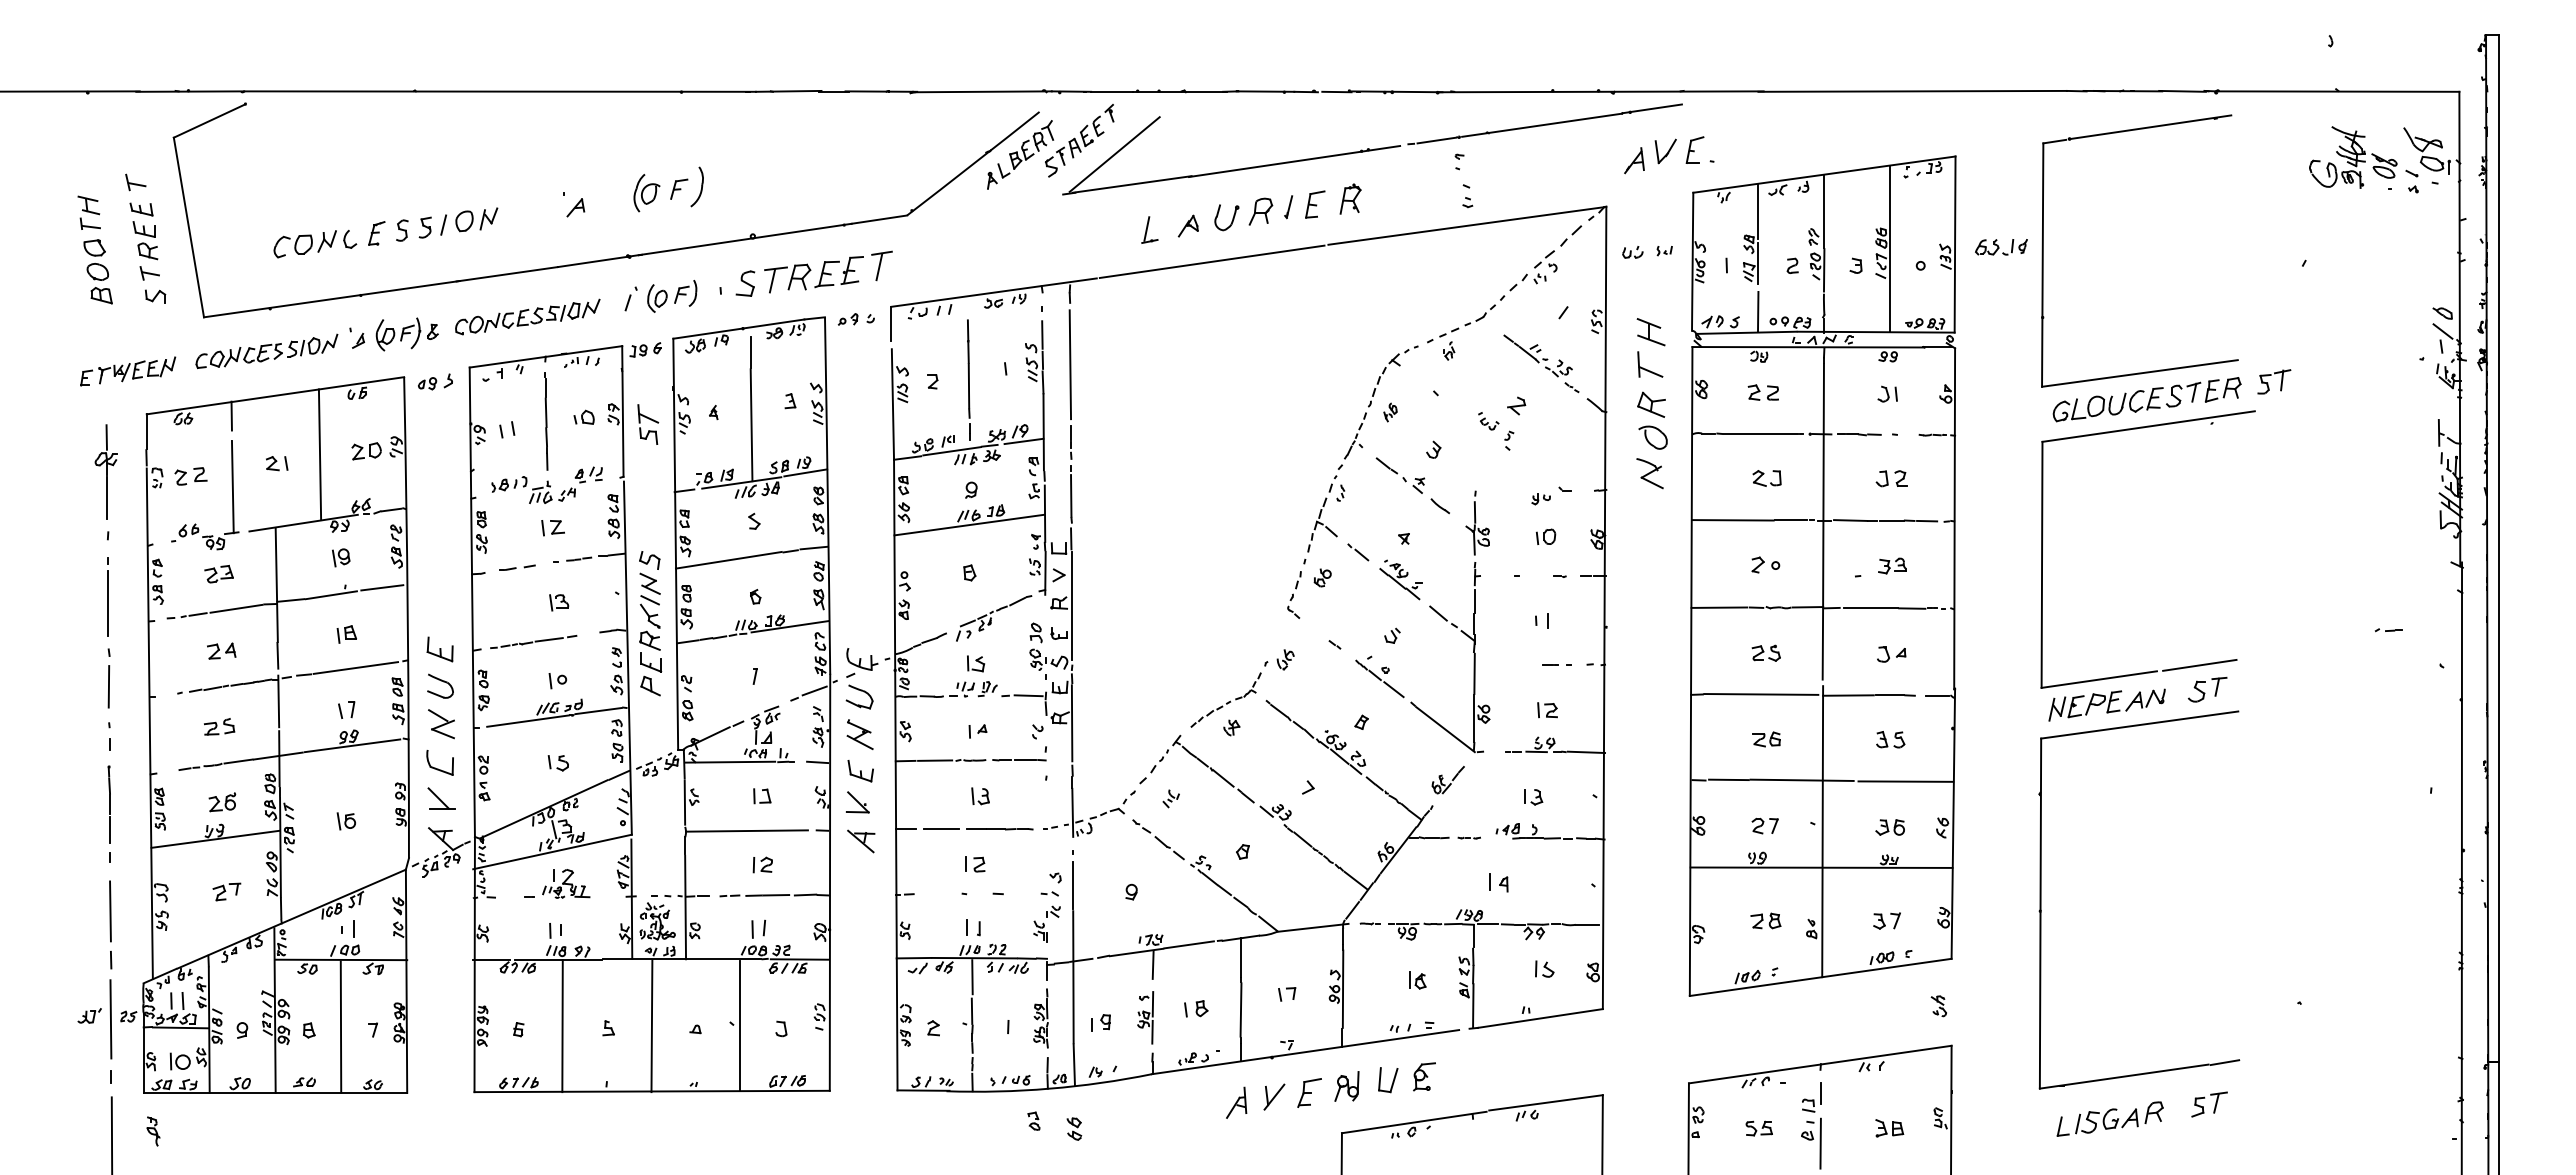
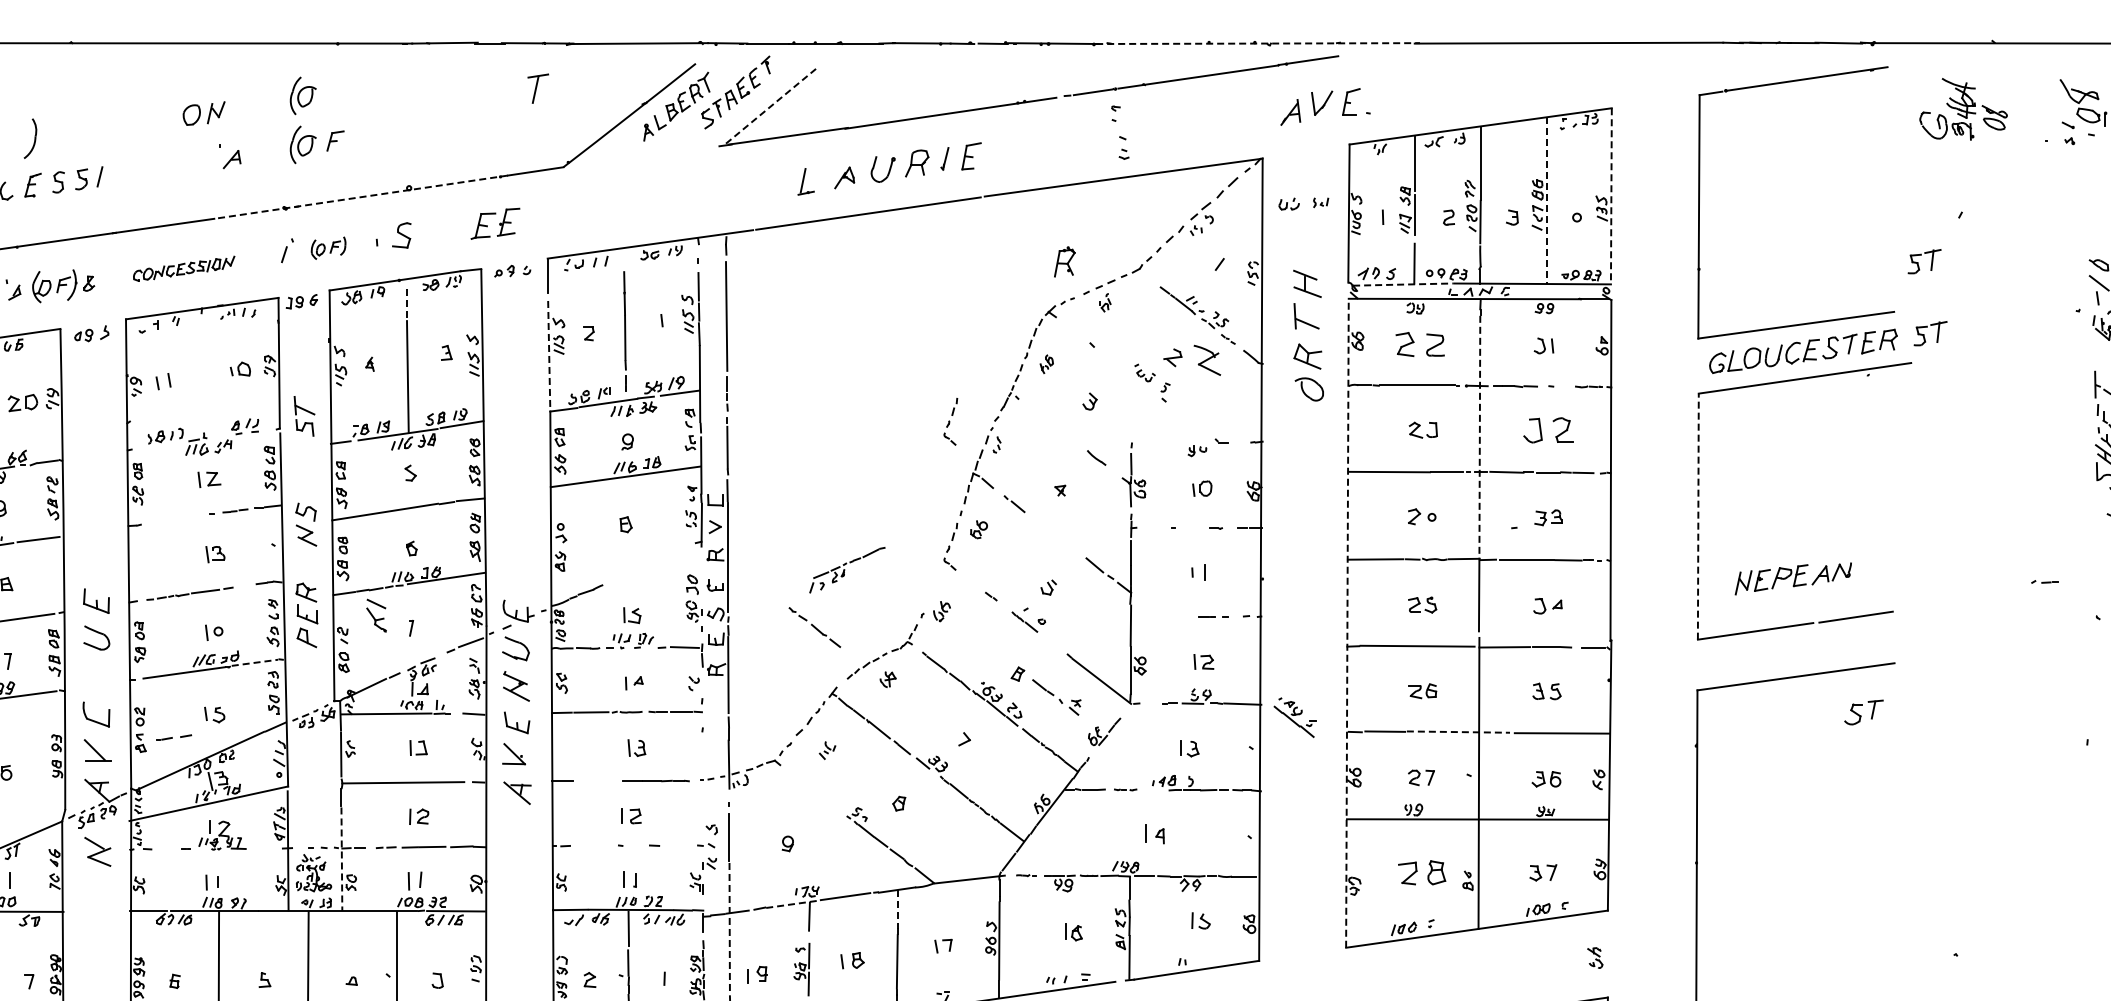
line: (1601, 91) -> (1257, 43), solid -> dashed
part: (646, 144) -> (302, 96), added
line: (1114, 154) -> (770, 106), solid -> dashed
part: (2353, 157) -> (1963, 109), moved
part: (696, 186) -> (29, 138), moved
part: (1350, 198) -> (1064, 261), moved
part: (476, 219) -> (203, 113), moved
line: (704, 245) -> (360, 197), solid -> dashed
line: (1955, 245) -> (1611, 197), solid -> dashed
part: (2001, 247) -> (1657, 199), removed
line: (1890, 249) -> (1546, 201), solid -> dashed
part: (881, 265) -> (537, 88), moved
part: (787, 278) -> (443, 230), removed
part: (672, 296) -> (328, 248), size x0.7
part: (2262, 311) -> (1918, 263), added
part: (527, 316) -> (183, 268), size x0.7
line: (1746, 332) -> (1402, 284), solid -> dashed
line: (751, 352) -> (407, 304), solid -> dashed
part: (1762, 392) -> (1418, 344), size x1.6
line: (892, 405) -> (548, 357), solid -> dashed
line: (546, 421) -> (202, 373), removed
part: (648, 424) -> (304, 416), moved
part: (1294, 469) -> (950, 421), added
part: (1649, 473) -> (1206, 360), moved
part: (1400, 475) -> (1056, 697), moved
part: (1891, 478) -> (1547, 430), size x1.6
line: (1823, 486) -> (1479, 438), solid -> dashed
line: (2042, 564) -> (1698, 516), solid -> dashed
part: (517, 567) -> (173, 737), moved
part: (1400, 579) -> (1294, 717), moved
part: (650, 611) -> (376, 615), moved
part: (994, 618) -> (847, 570), moved
line: (1691, 671) -> (1347, 623), solid -> dashed
line: (1393, 689) -> (1049, 641), removed
part: (2207, 689) -> (1863, 712), moved
part: (2106, 704) -> (1792, 578), moved
line: (599, 710) -> (255, 662), solid -> dashed
part: (441, 724) -> (97, 852), moved
line: (1802, 780) -> (1458, 732), solid -> dashed
line: (940, 829) -> (596, 781), removed
part: (1158, 839) -> (814, 627), moved
line: (685, 907) -> (341, 859), solid -> dashed
part: (1765, 920) -> (1421, 872), size x1.6
line: (1136, 952) -> (792, 904), solid -> dashed
line: (1241, 958) -> (897, 910), solid -> dashed
line: (1073, 977) -> (729, 929), solid -> dashed

